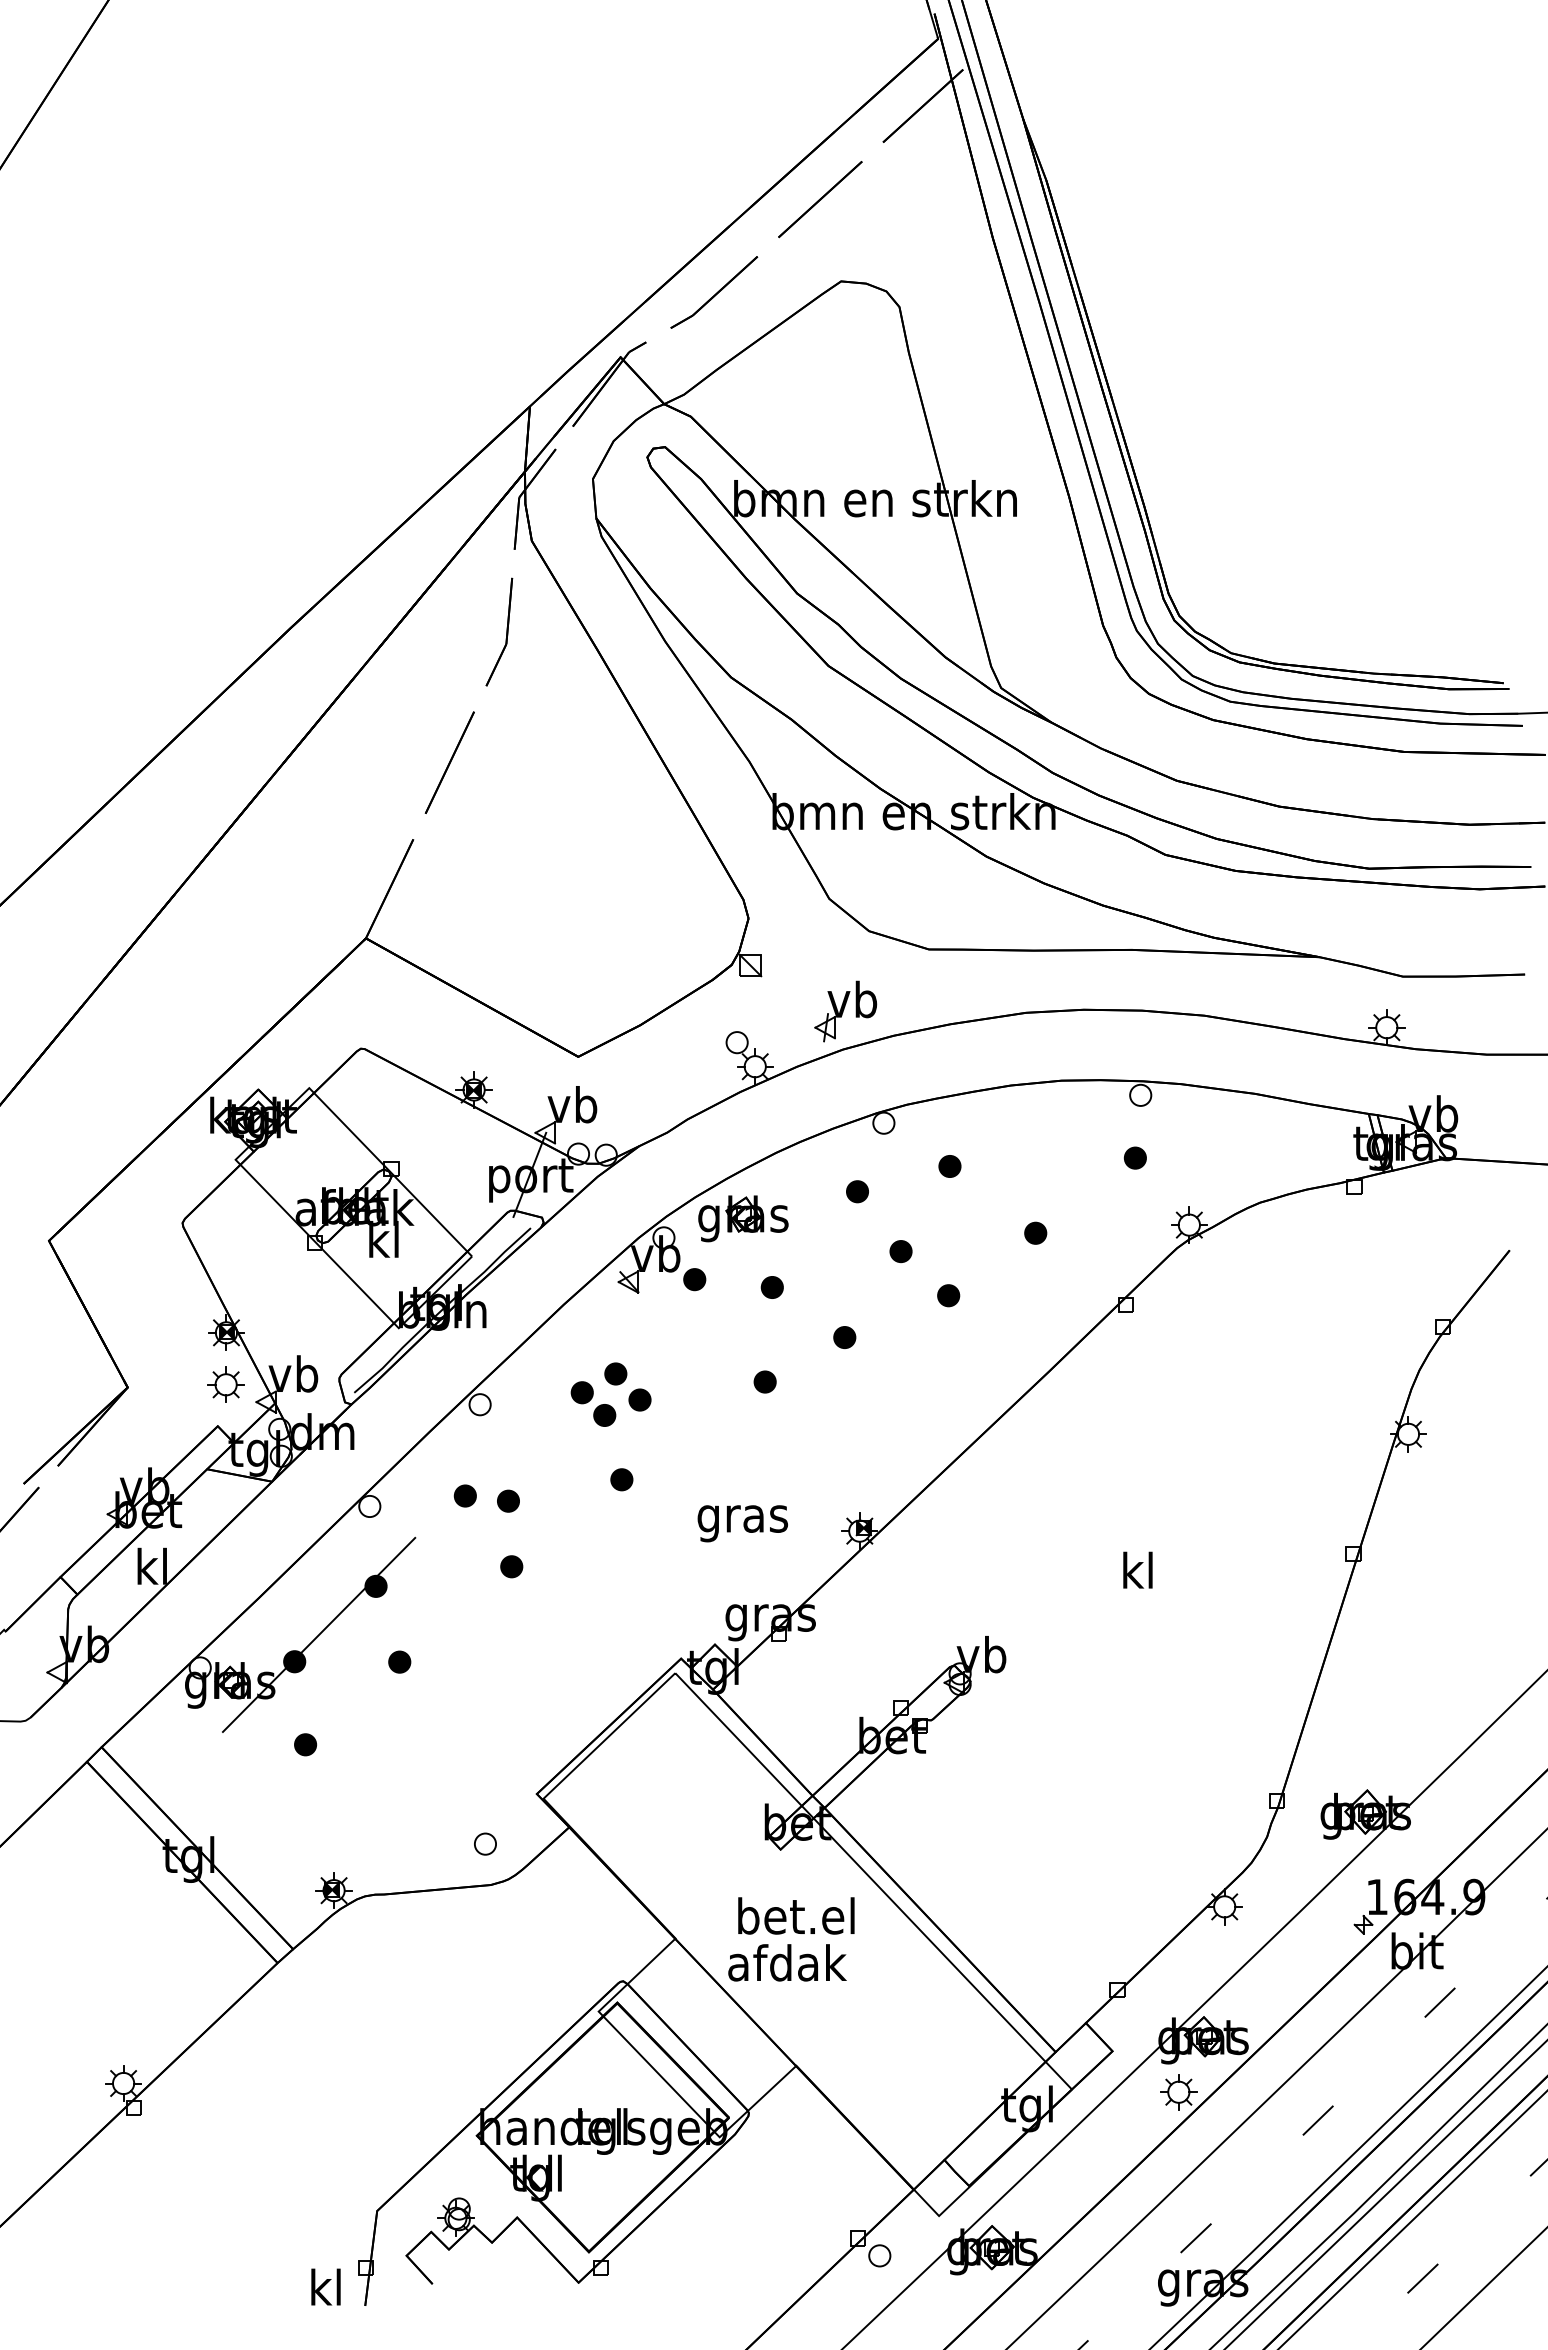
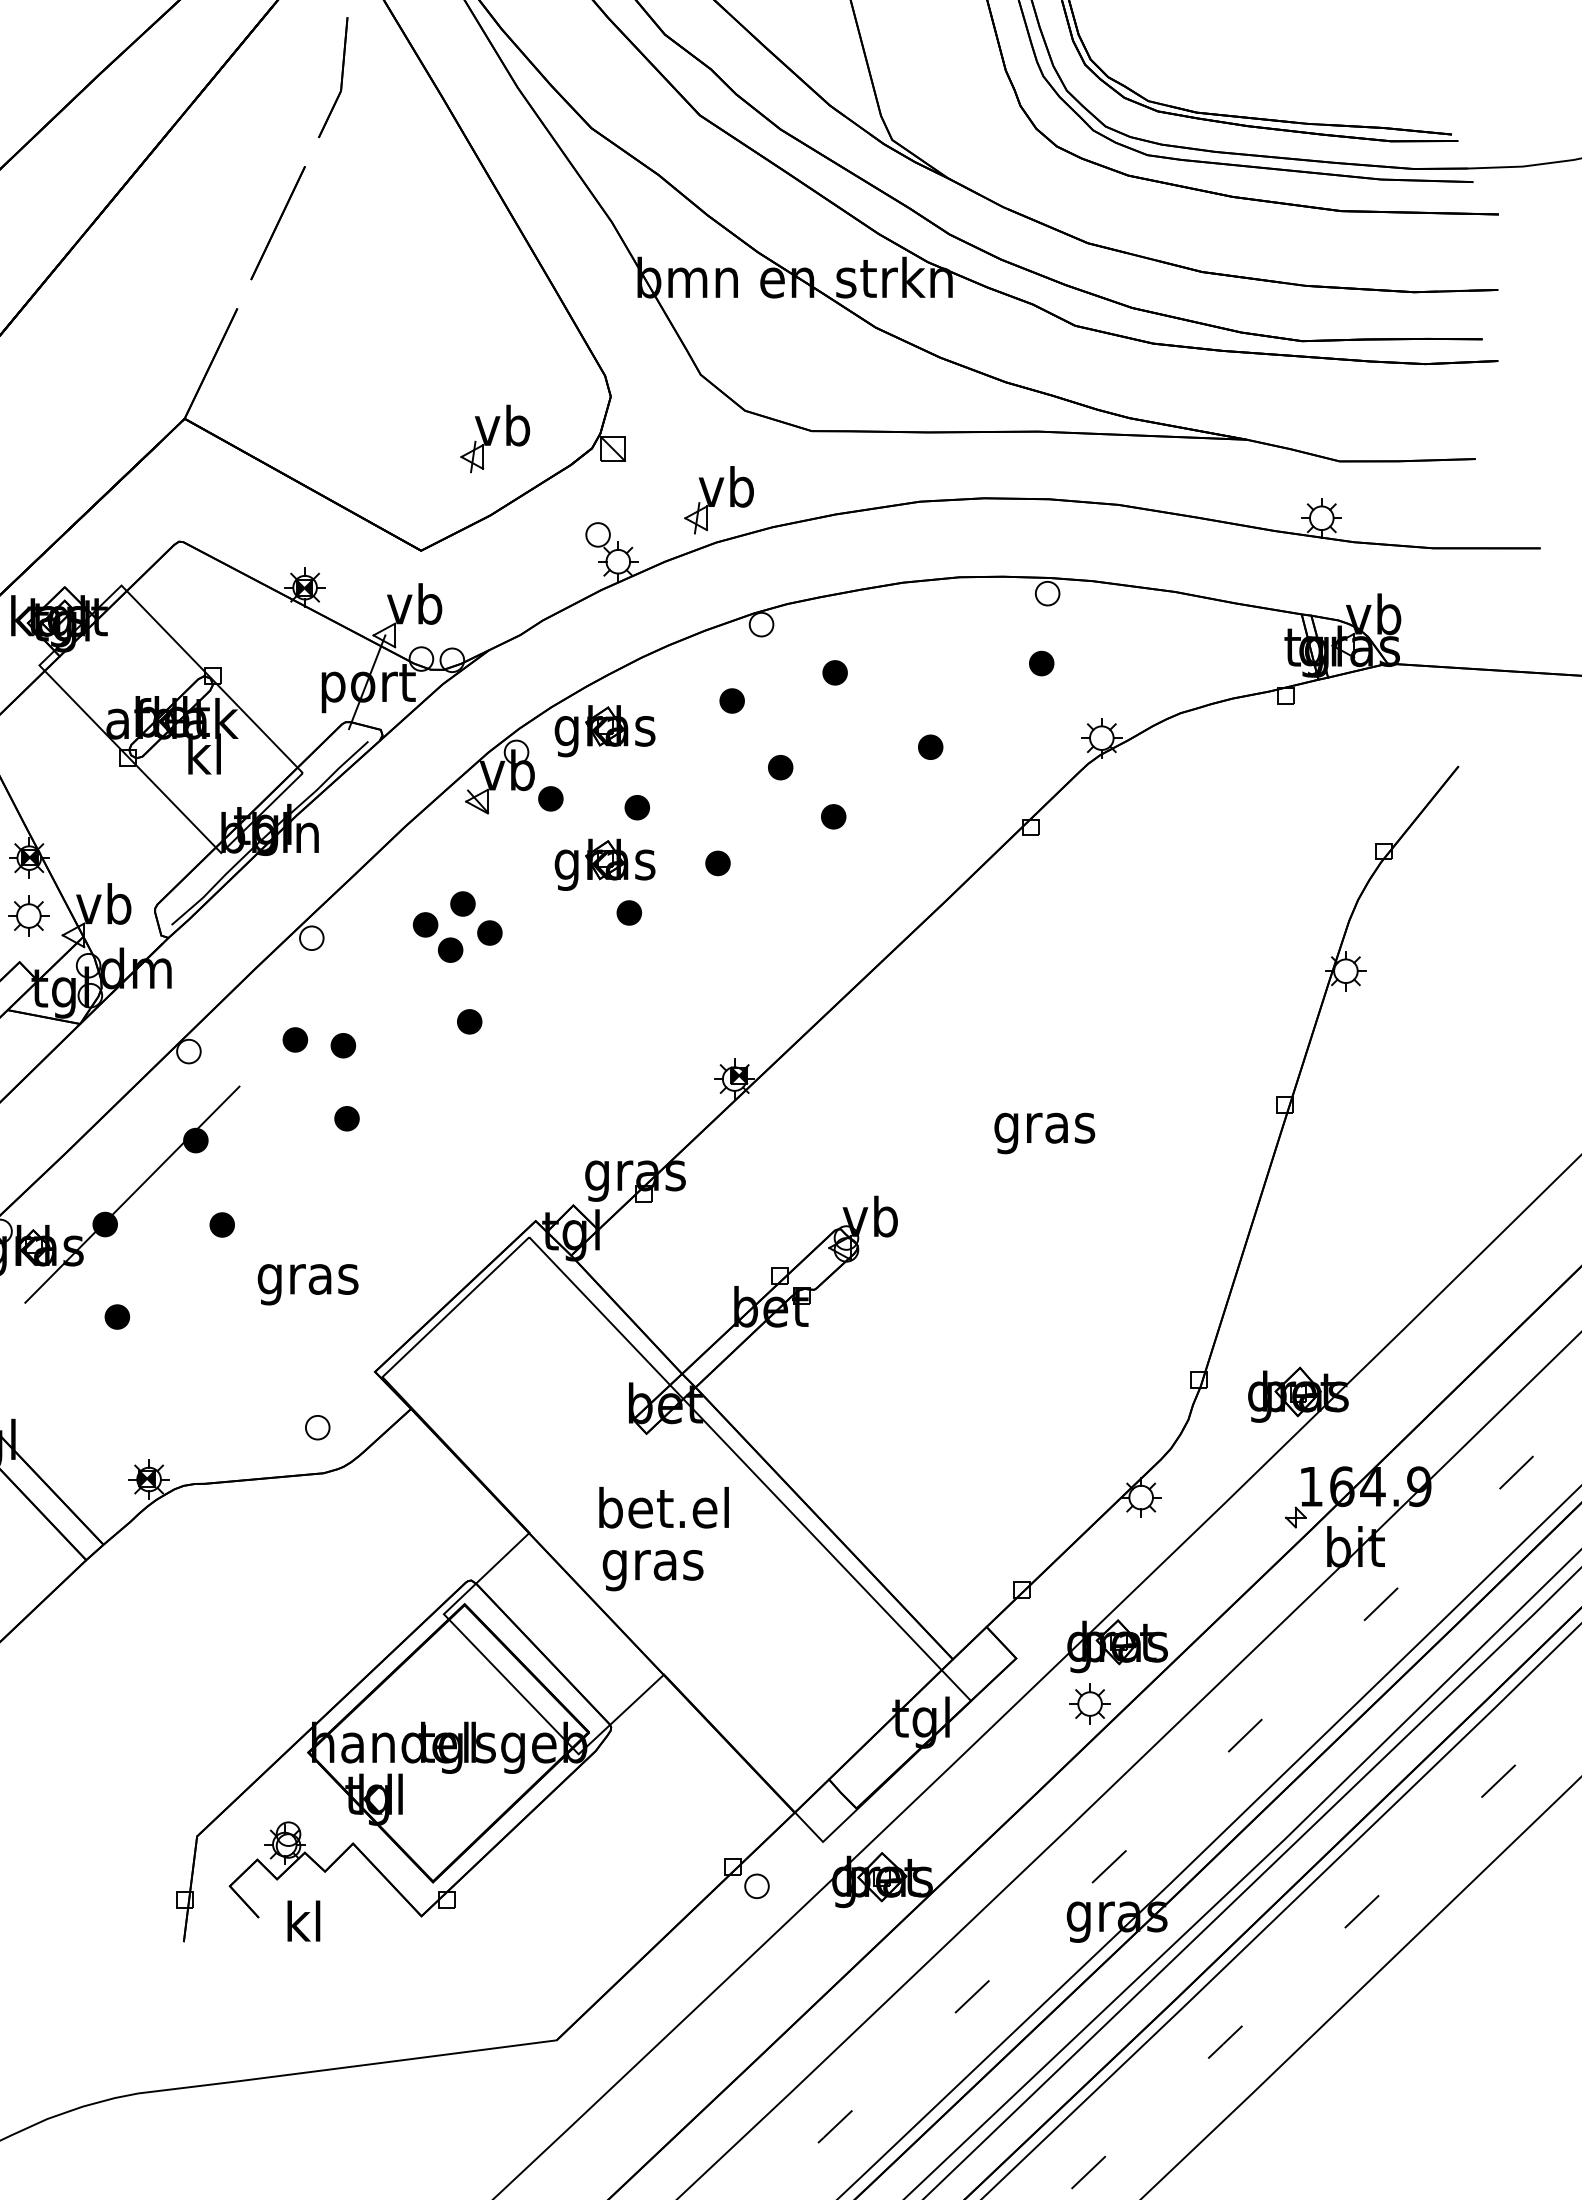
part: (644, 956) -> (494, 438), added
part: (743, 1338) -> (605, 864), added
text: (742, 1523) -> (307, 1284), moved
text: (1138, 1574) -> (1045, 1127), kl -> gras
text: (787, 1967) -> (654, 1565), afdak -> gras
text: (325, 2286) -> (303, 1920), moved

